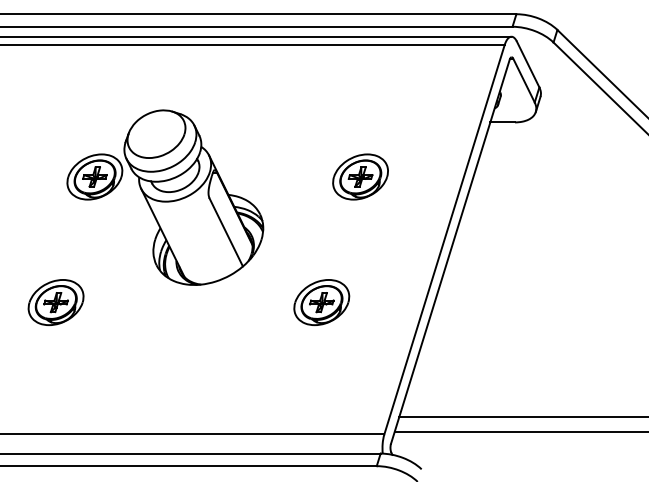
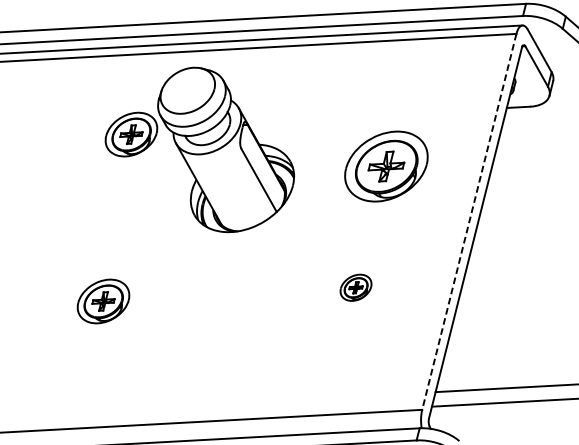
part: (360, 176) -> (386, 166), size x1.6
part: (165, 197) -> (199, 150), moved
line: (444, 239) -> (469, 221), solid -> dashed
part: (321, 302) -> (355, 287), size x0.6

